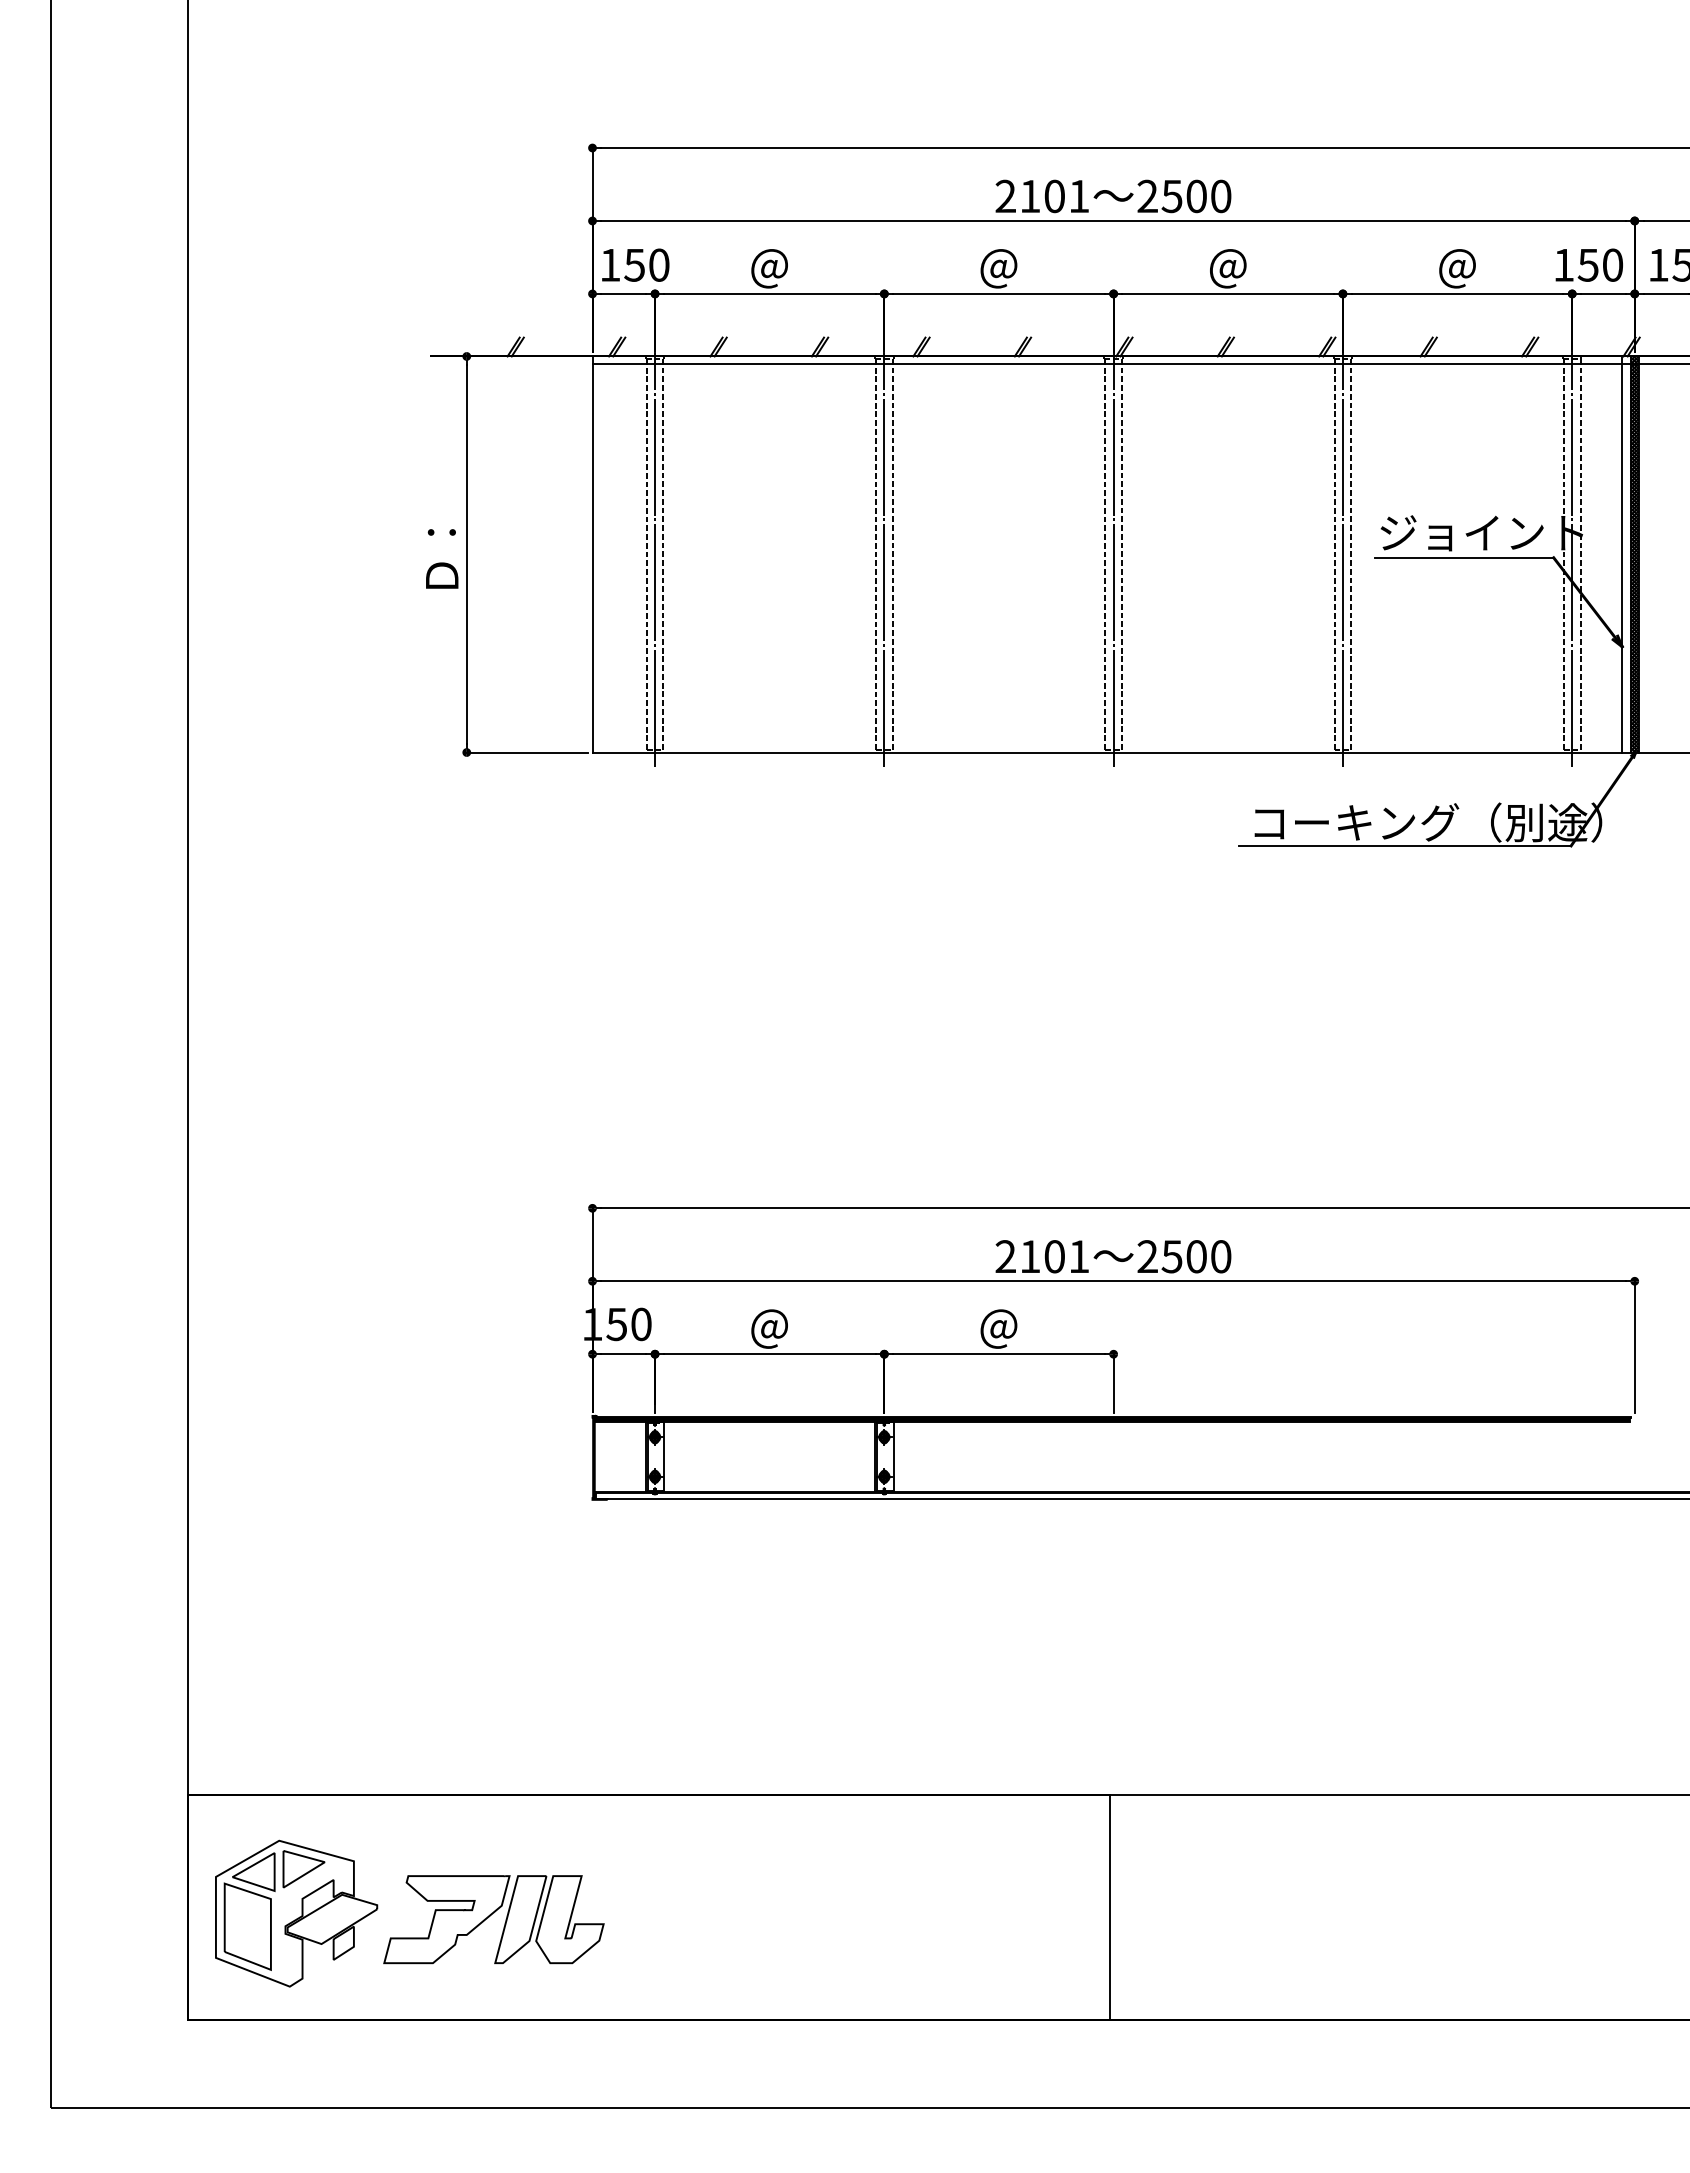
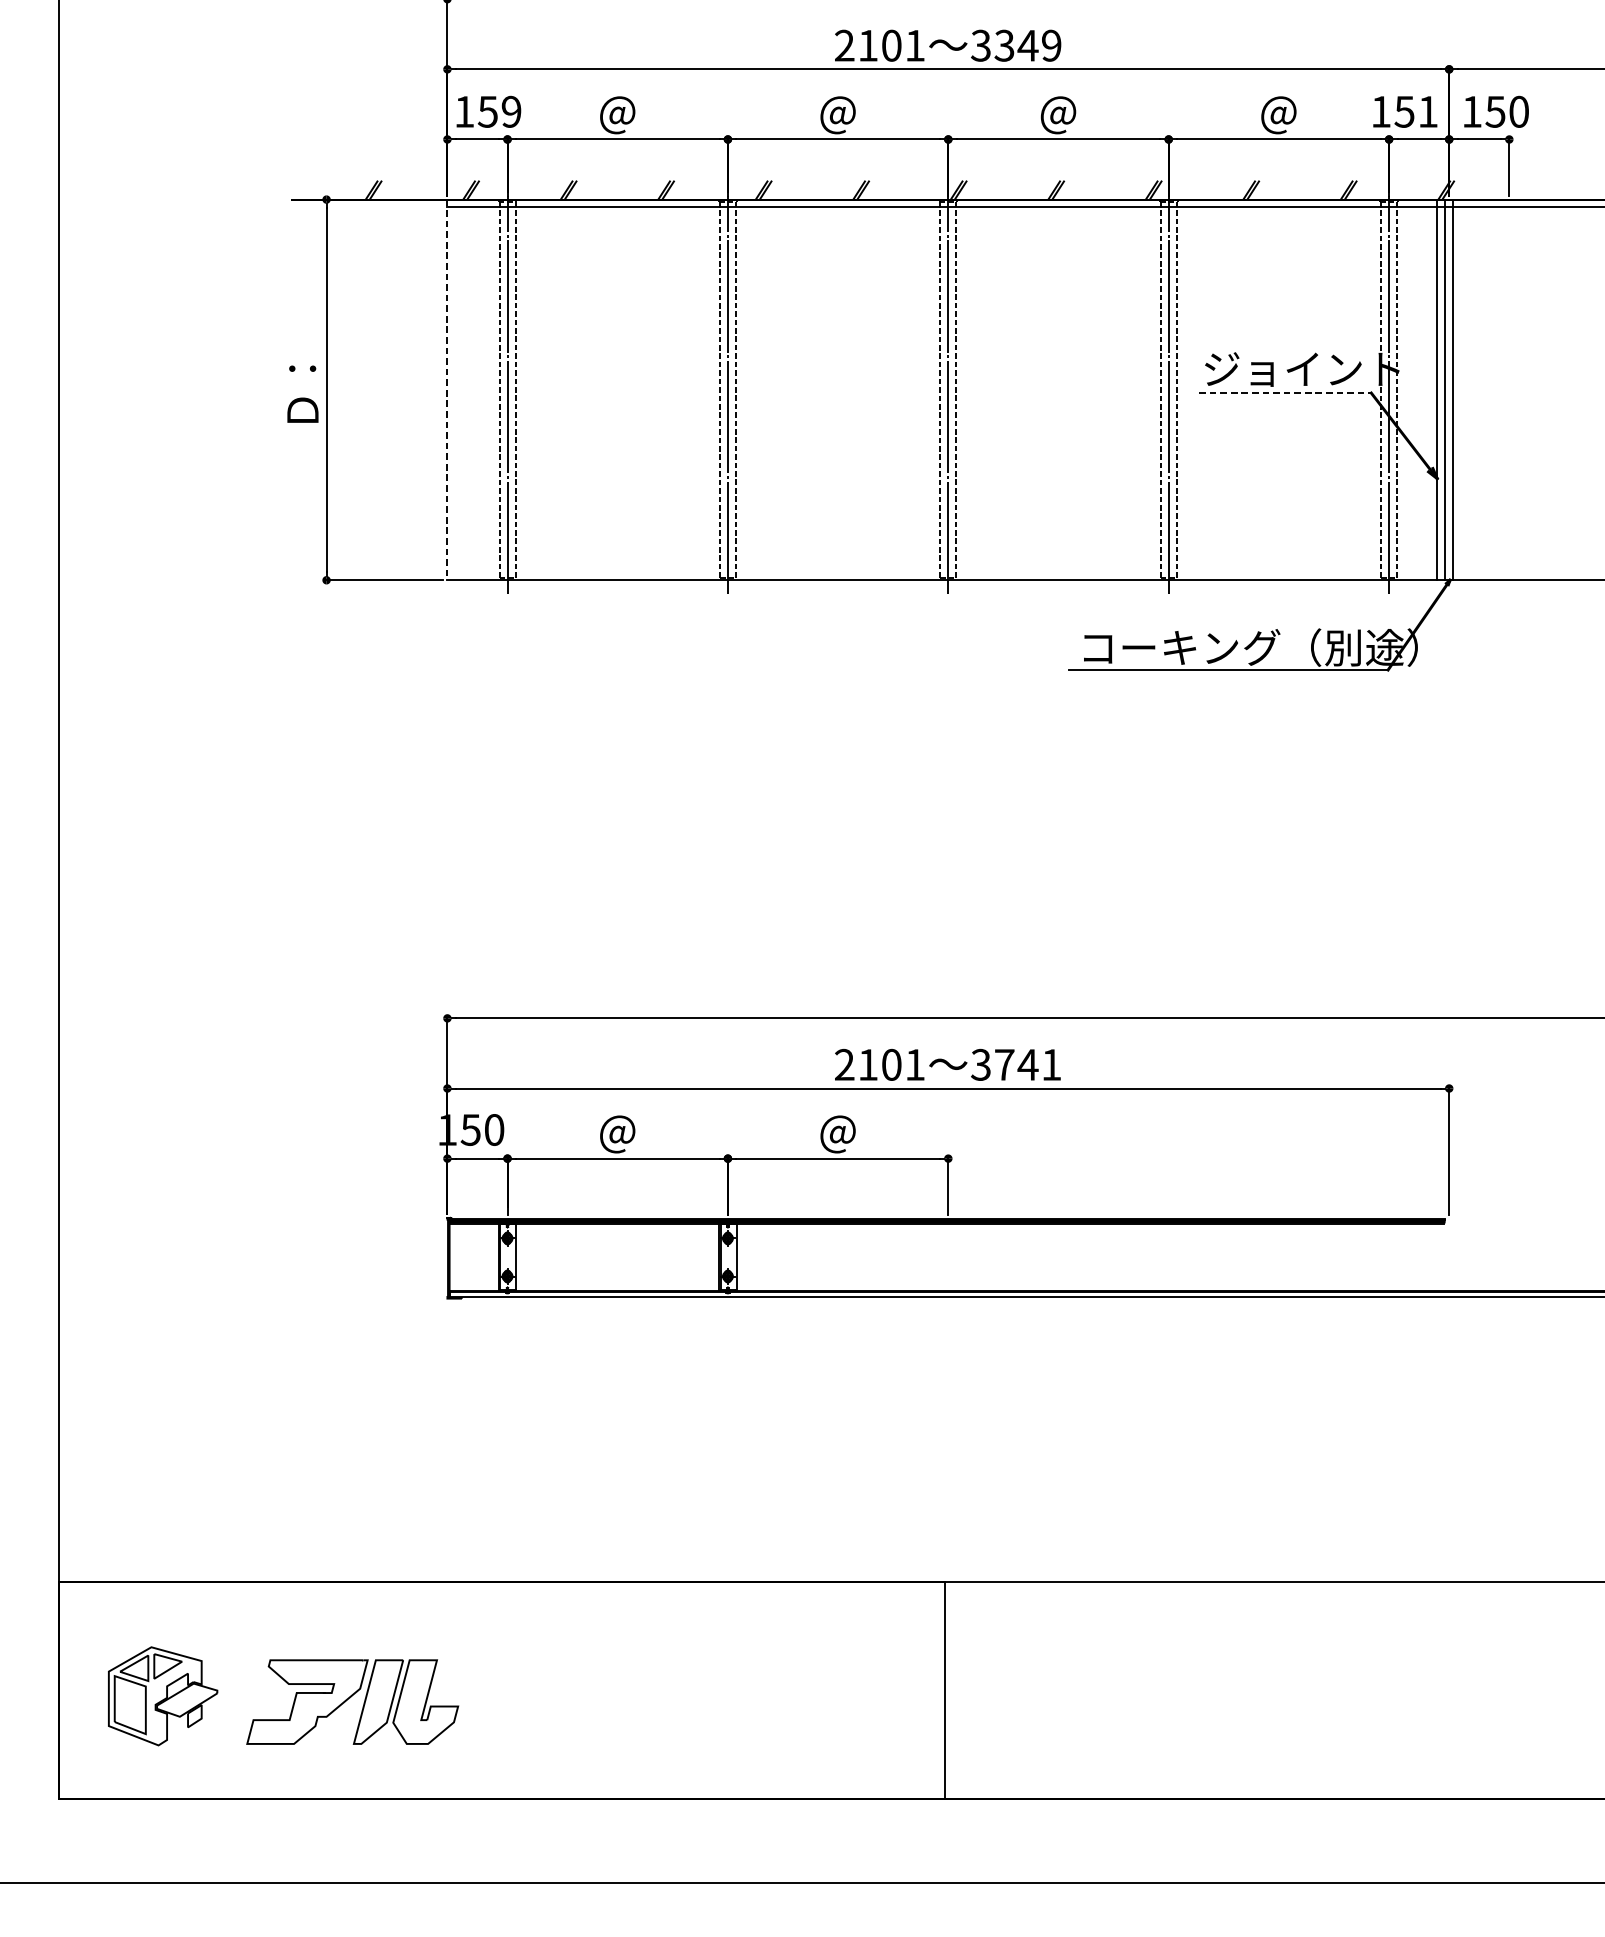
text: (1184, 196) -> (1016, 45), 2500 -> 3349
text: (659, 264) -> (511, 111), 150 -> 159
text: (1613, 264) -> (1428, 111), 150 -> 151
line: (592, 554) -> (447, 389), solid -> dashed
hatch: (1634, 554) -> (1448, 389), removed
line: (1464, 557) -> (1285, 392), solid -> dashed
text: (1184, 1256) -> (1016, 1064), 2500 -> 3741
part: (296, 1913) -> (162, 1696), size x0.7

